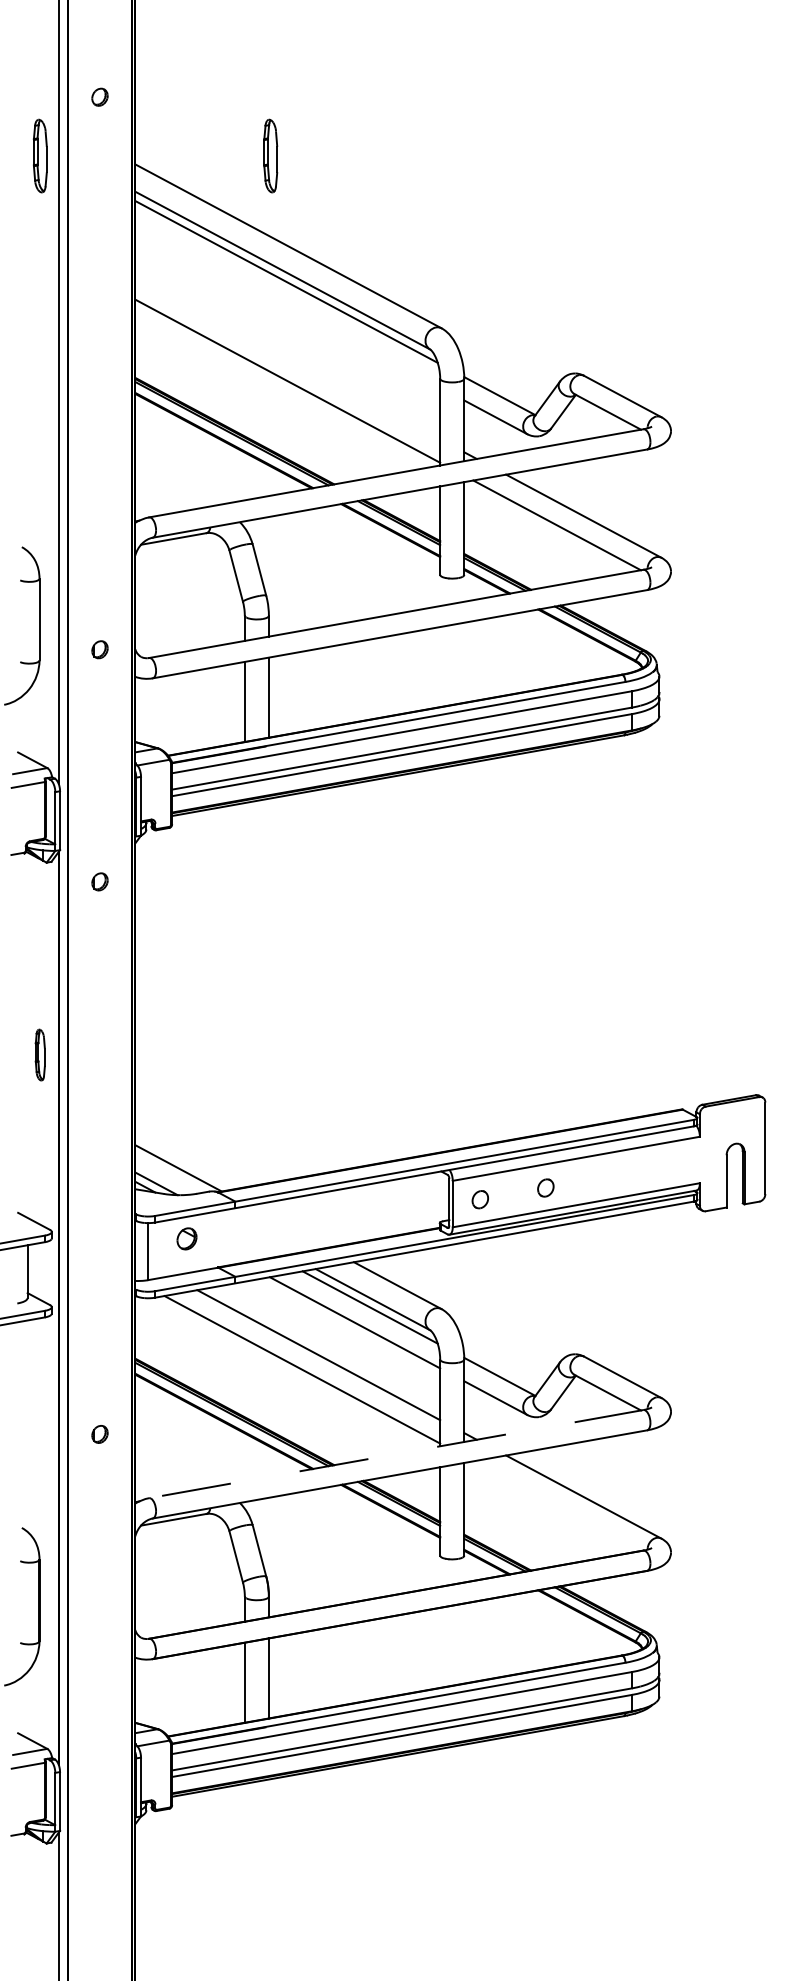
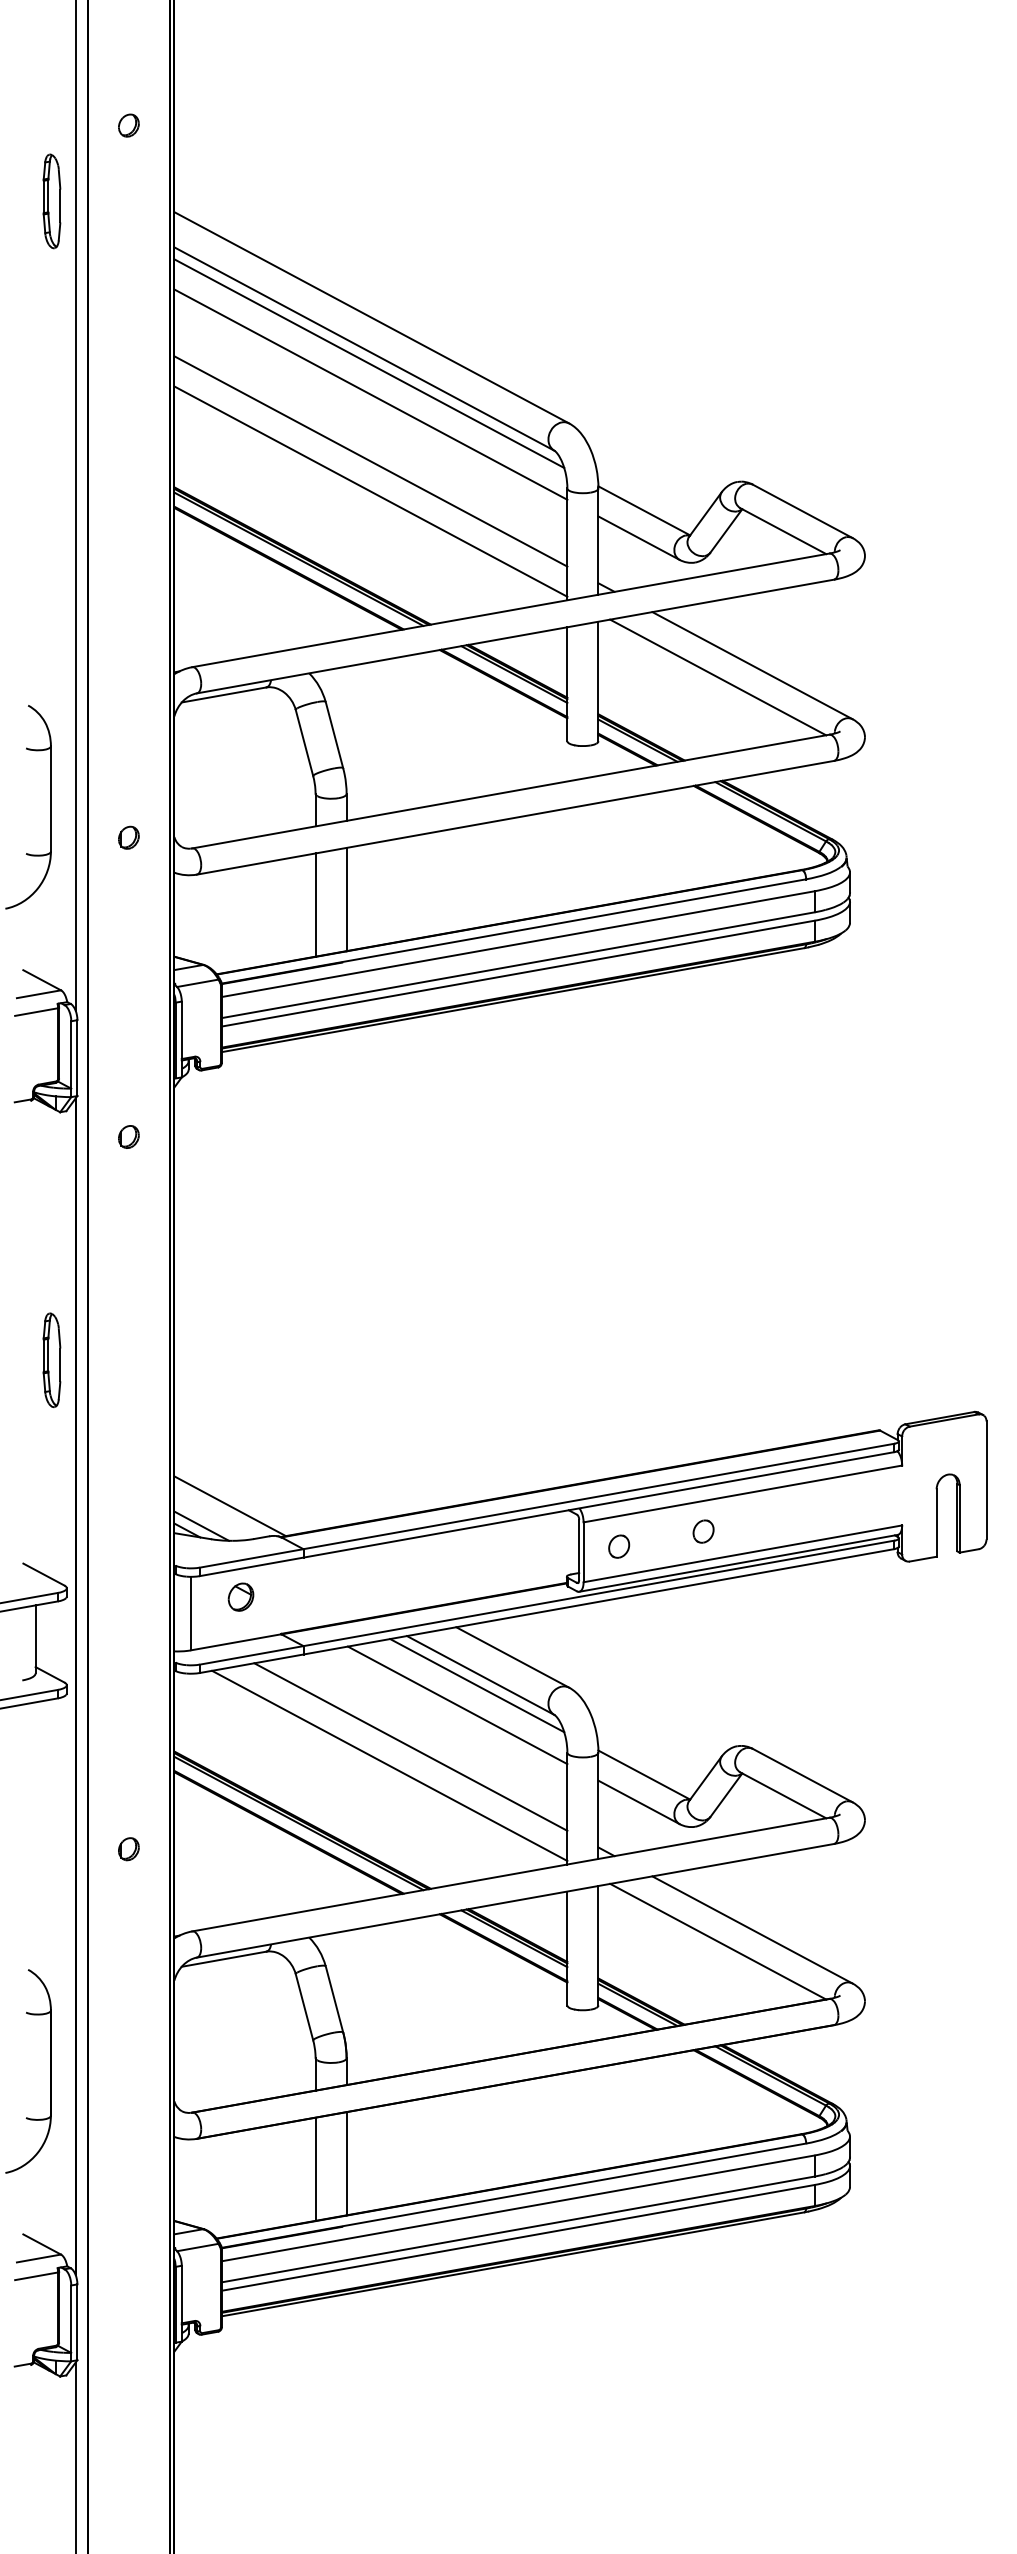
part: (270, 156) -> (348, 201), removed
line: (287, 305) -> (370, 394), added
line: (287, 357) -> (370, 461), added
part: (39, 1054) -> (51, 1359), size x1.43
line: (396, 1454) -> (510, 1874), dashed -> solid
line: (557, 1506) -> (718, 1941), added

